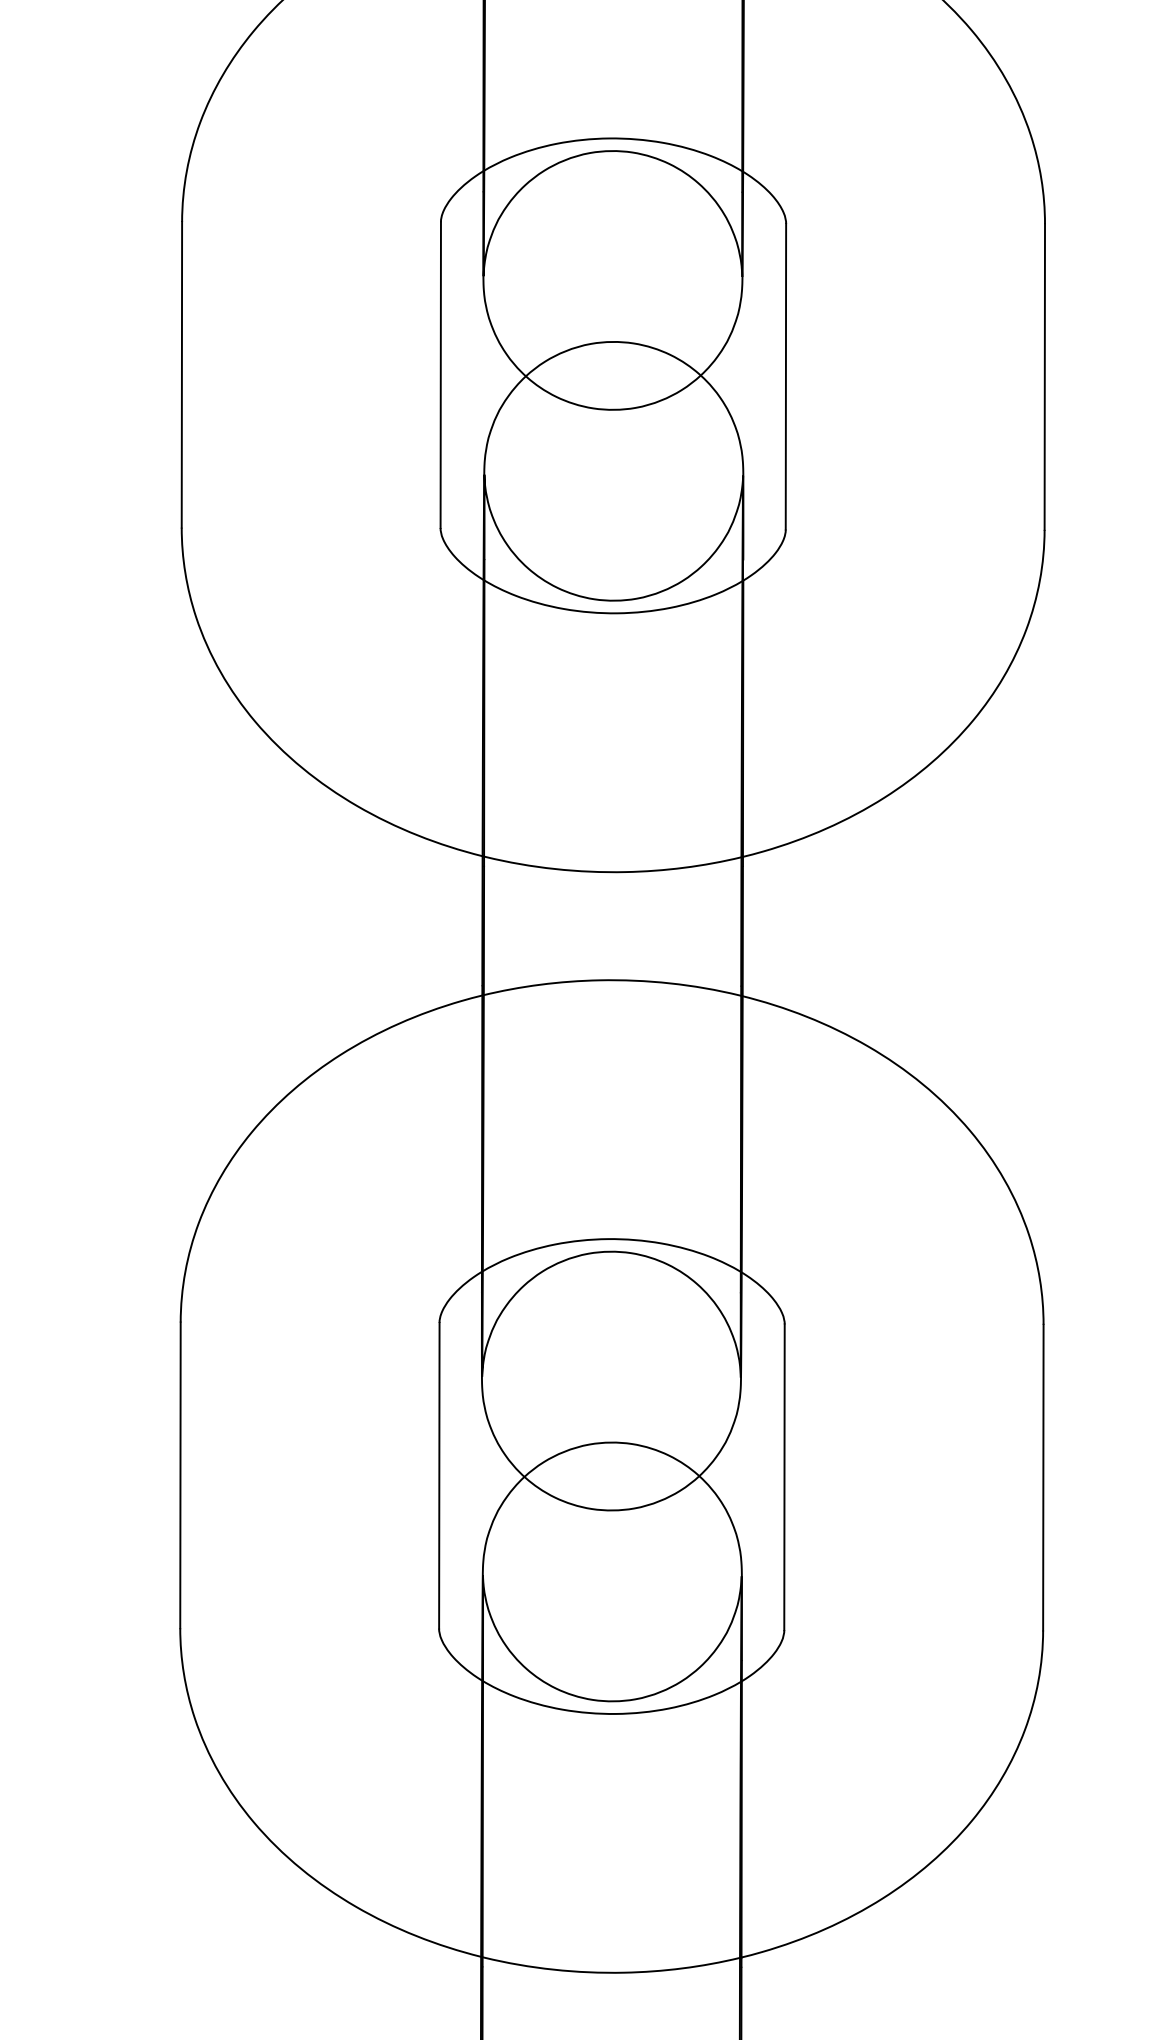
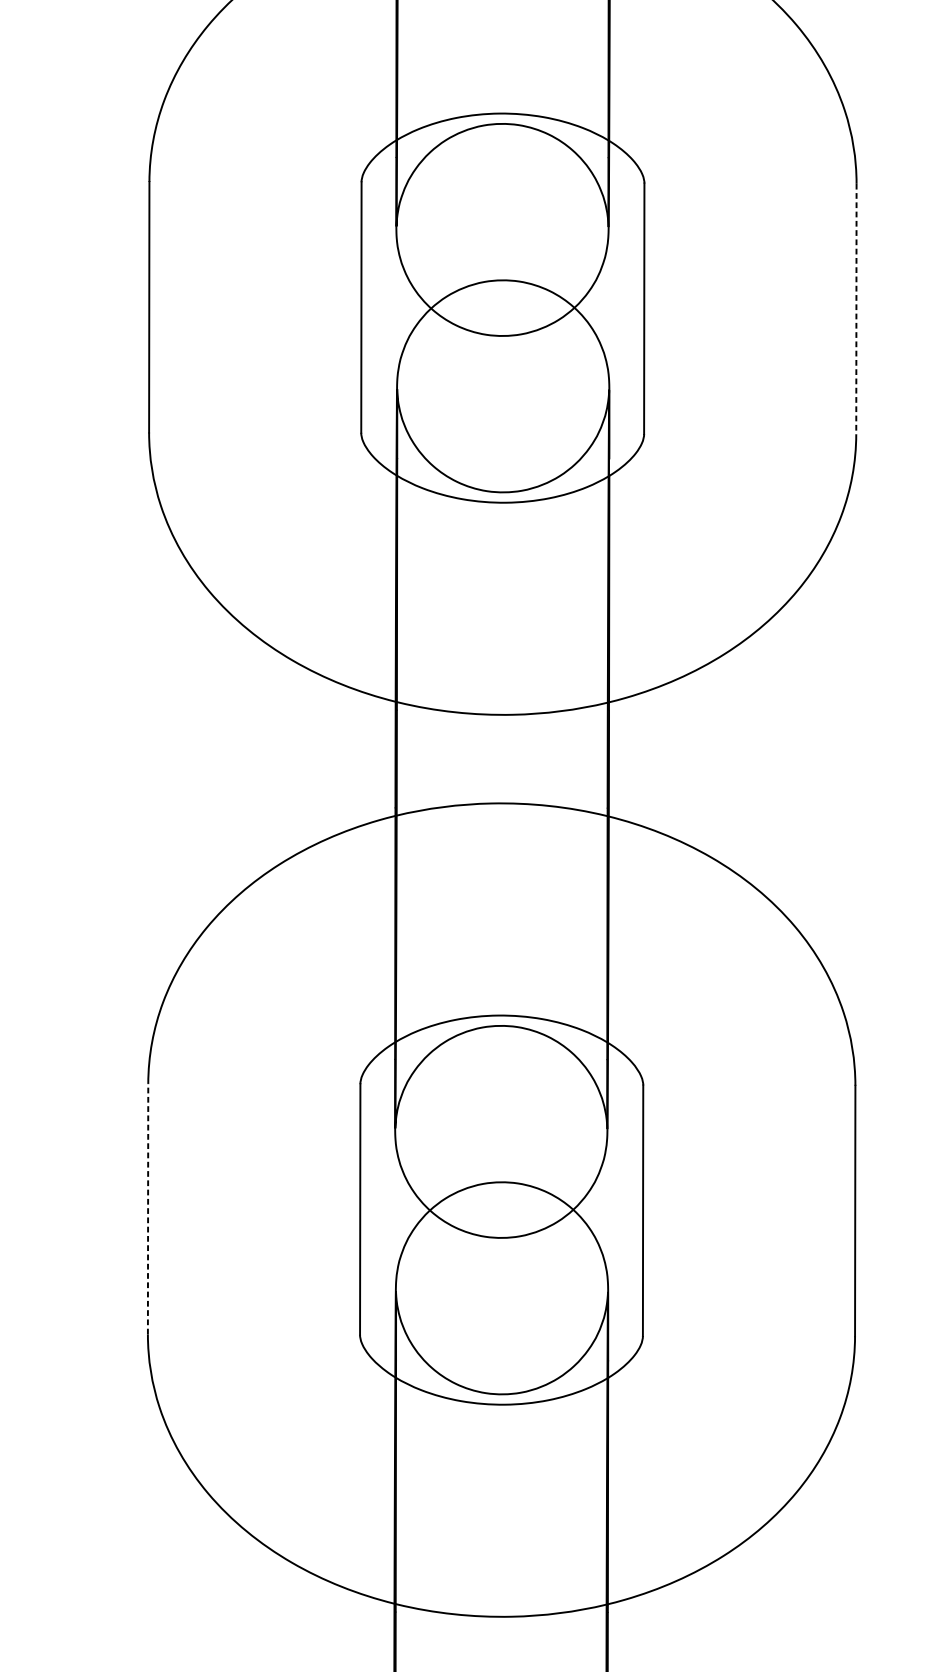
line: (1044, 377) -> (856, 309), solid -> dashed
line: (180, 1475) -> (148, 1209), solid -> dashed

